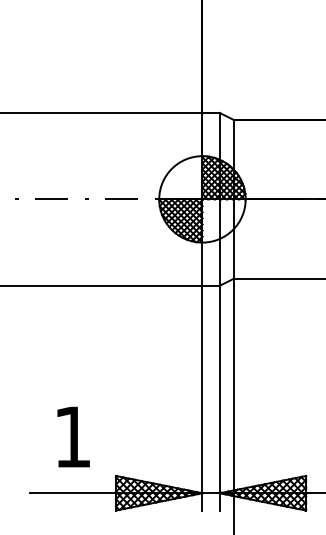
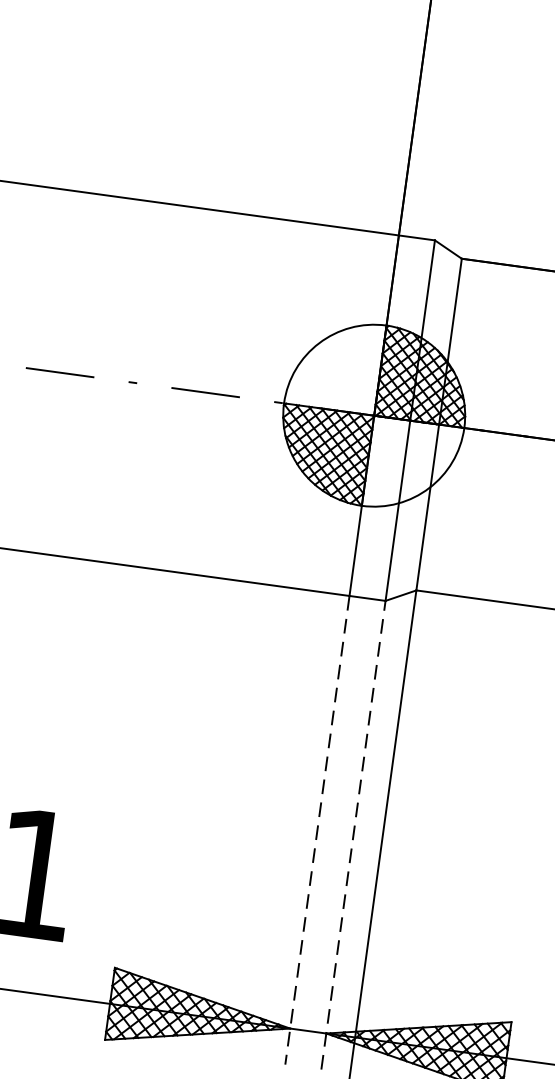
line: (219, 397) -> (353, 833), solid -> dashed
line: (202, 398) -> (317, 830), solid -> dashed

